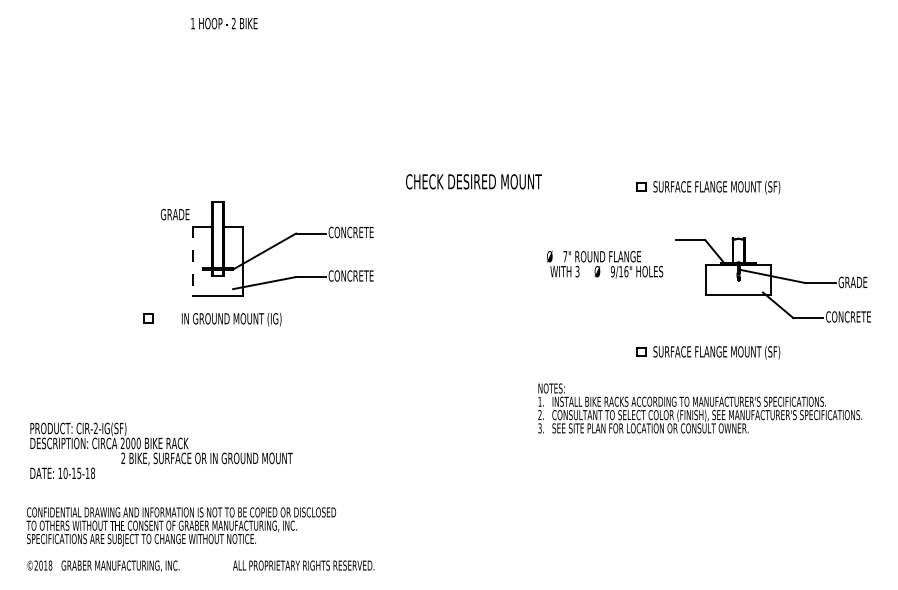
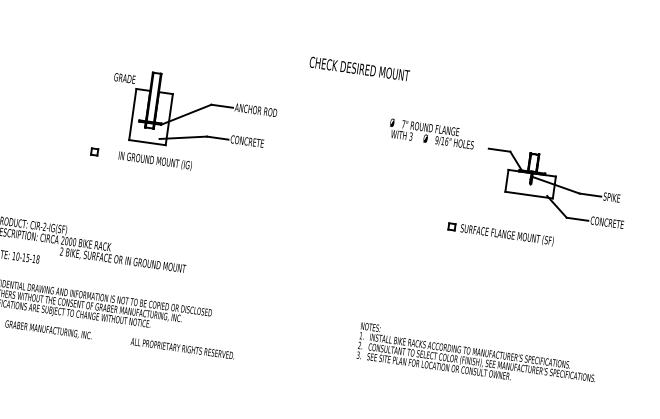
text: (473, 181) -> (359, 68), moved
part: (708, 187) -> (518, 113), removed
text: (356, 232) -> (255, 110), CONCRETE -> ANCHOR ROD
line: (192, 261) -> (132, 114), dashed -> solid
text: (605, 264) -> (432, 134), moved
text: (852, 282) -> (613, 197), GRADE -> SPIKE
text: (699, 408) -> (477, 357), moved

